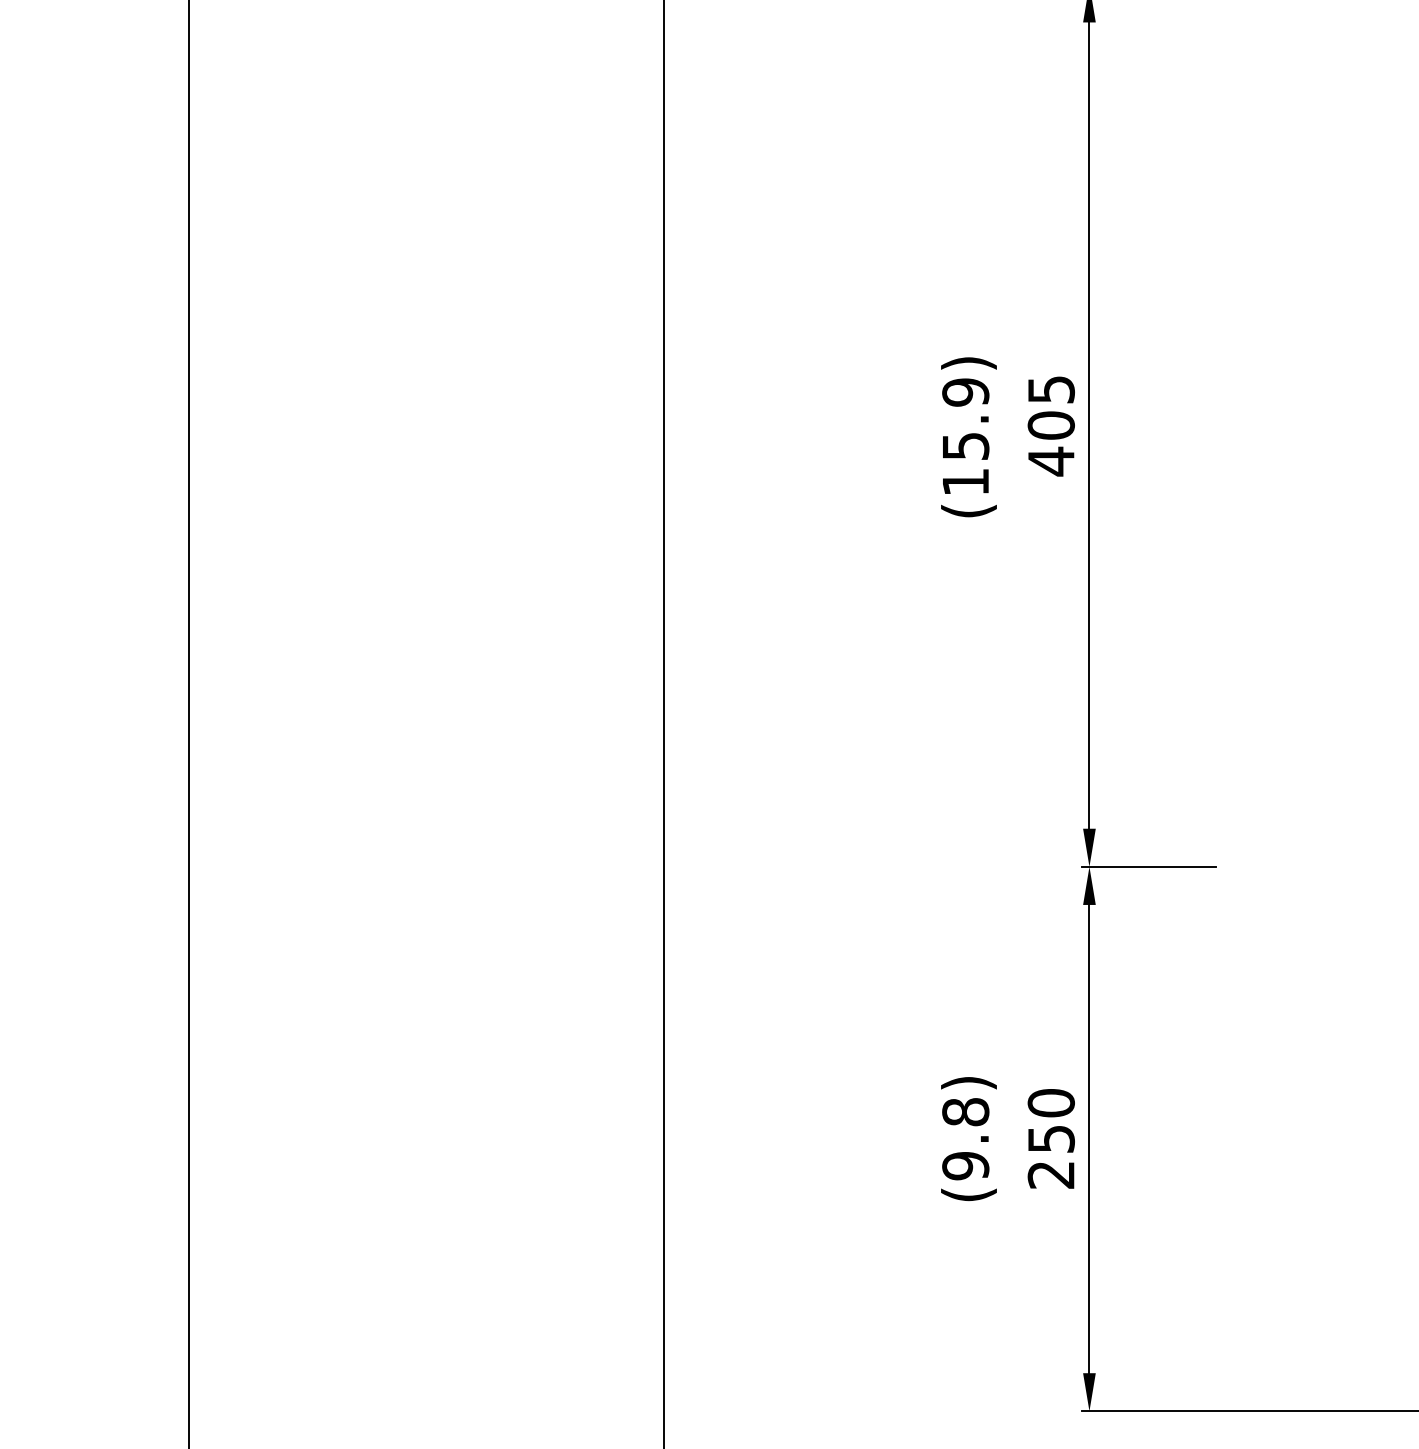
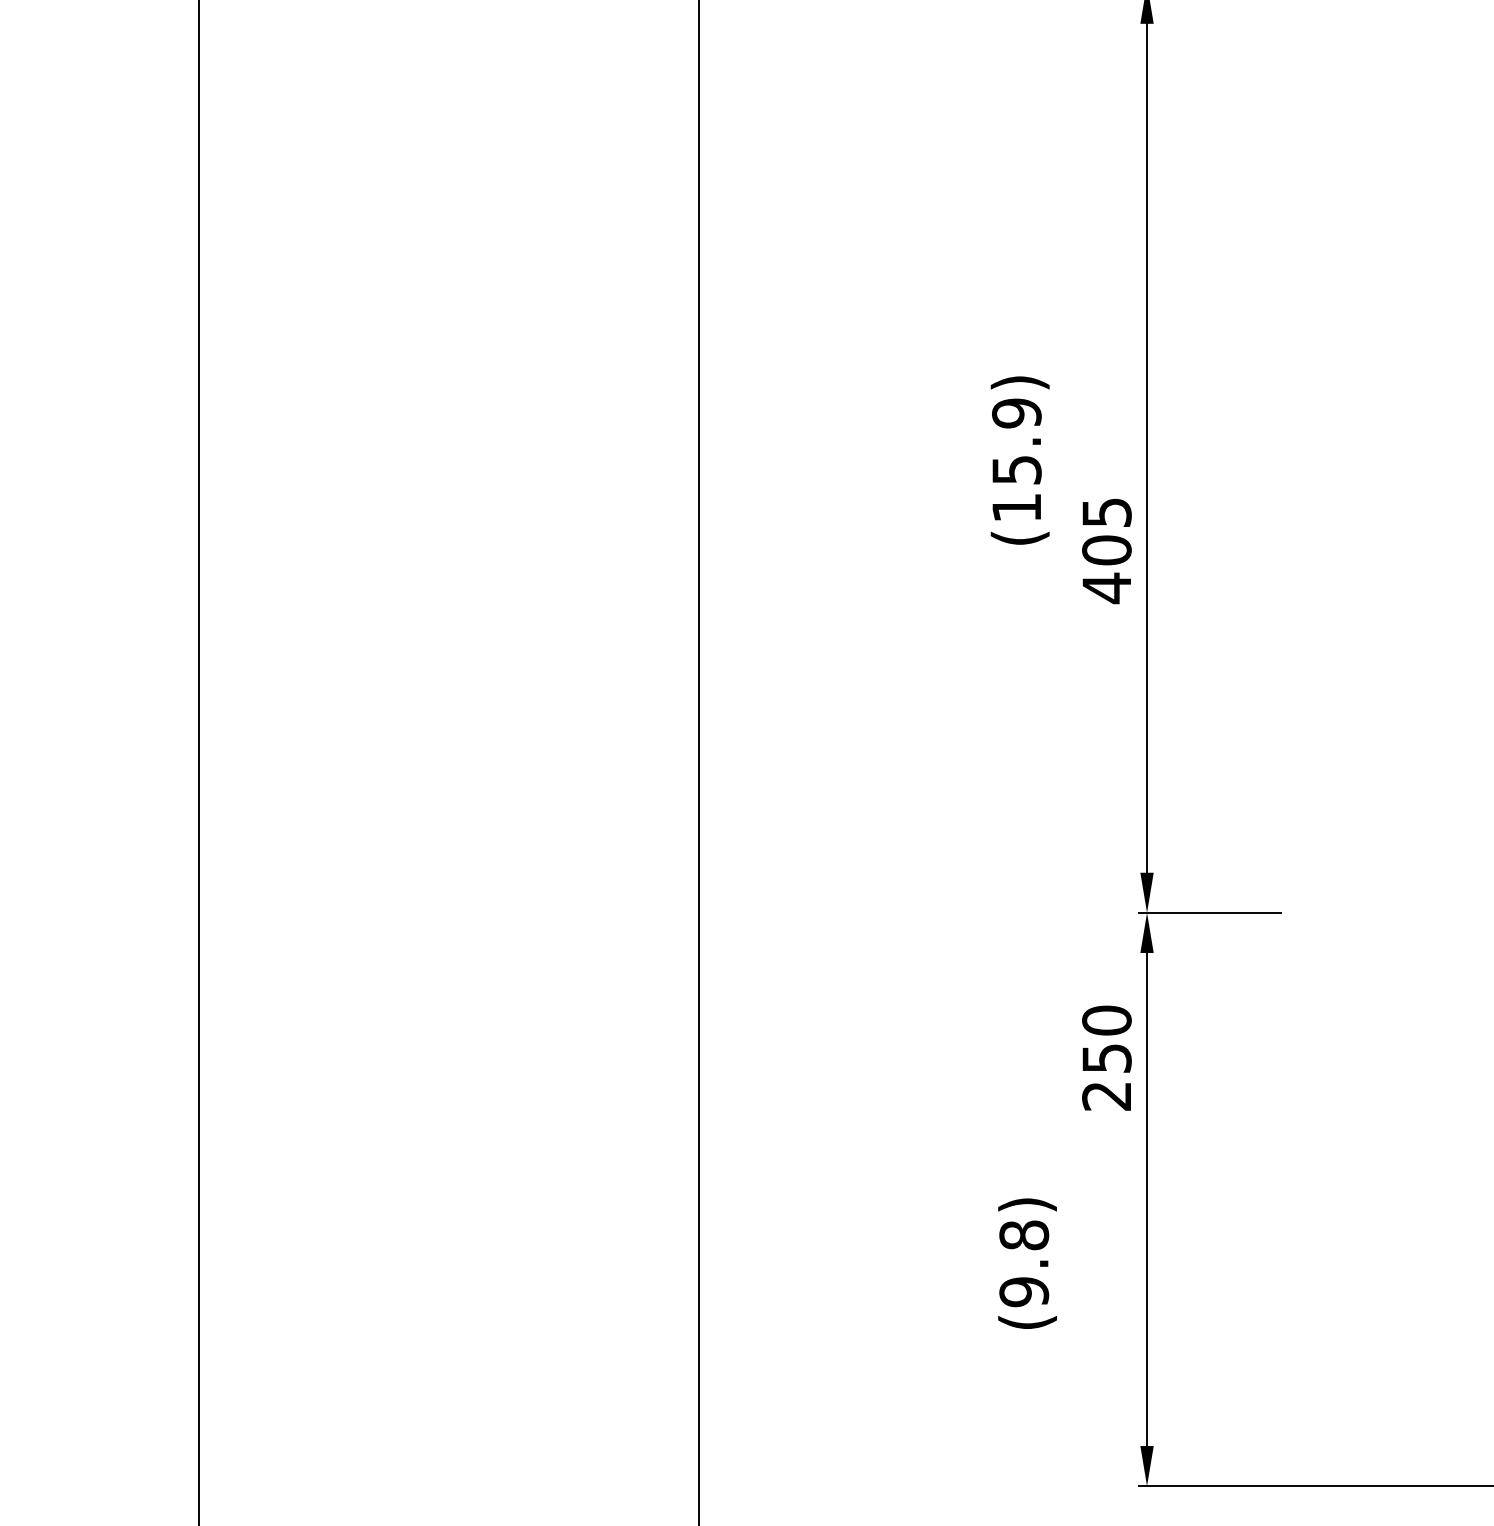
text: (1050, 426) -> (1106, 551), moved
text: (968, 1138) -> (1027, 1263), moved
text: (1050, 1138) -> (1106, 1057), moved

